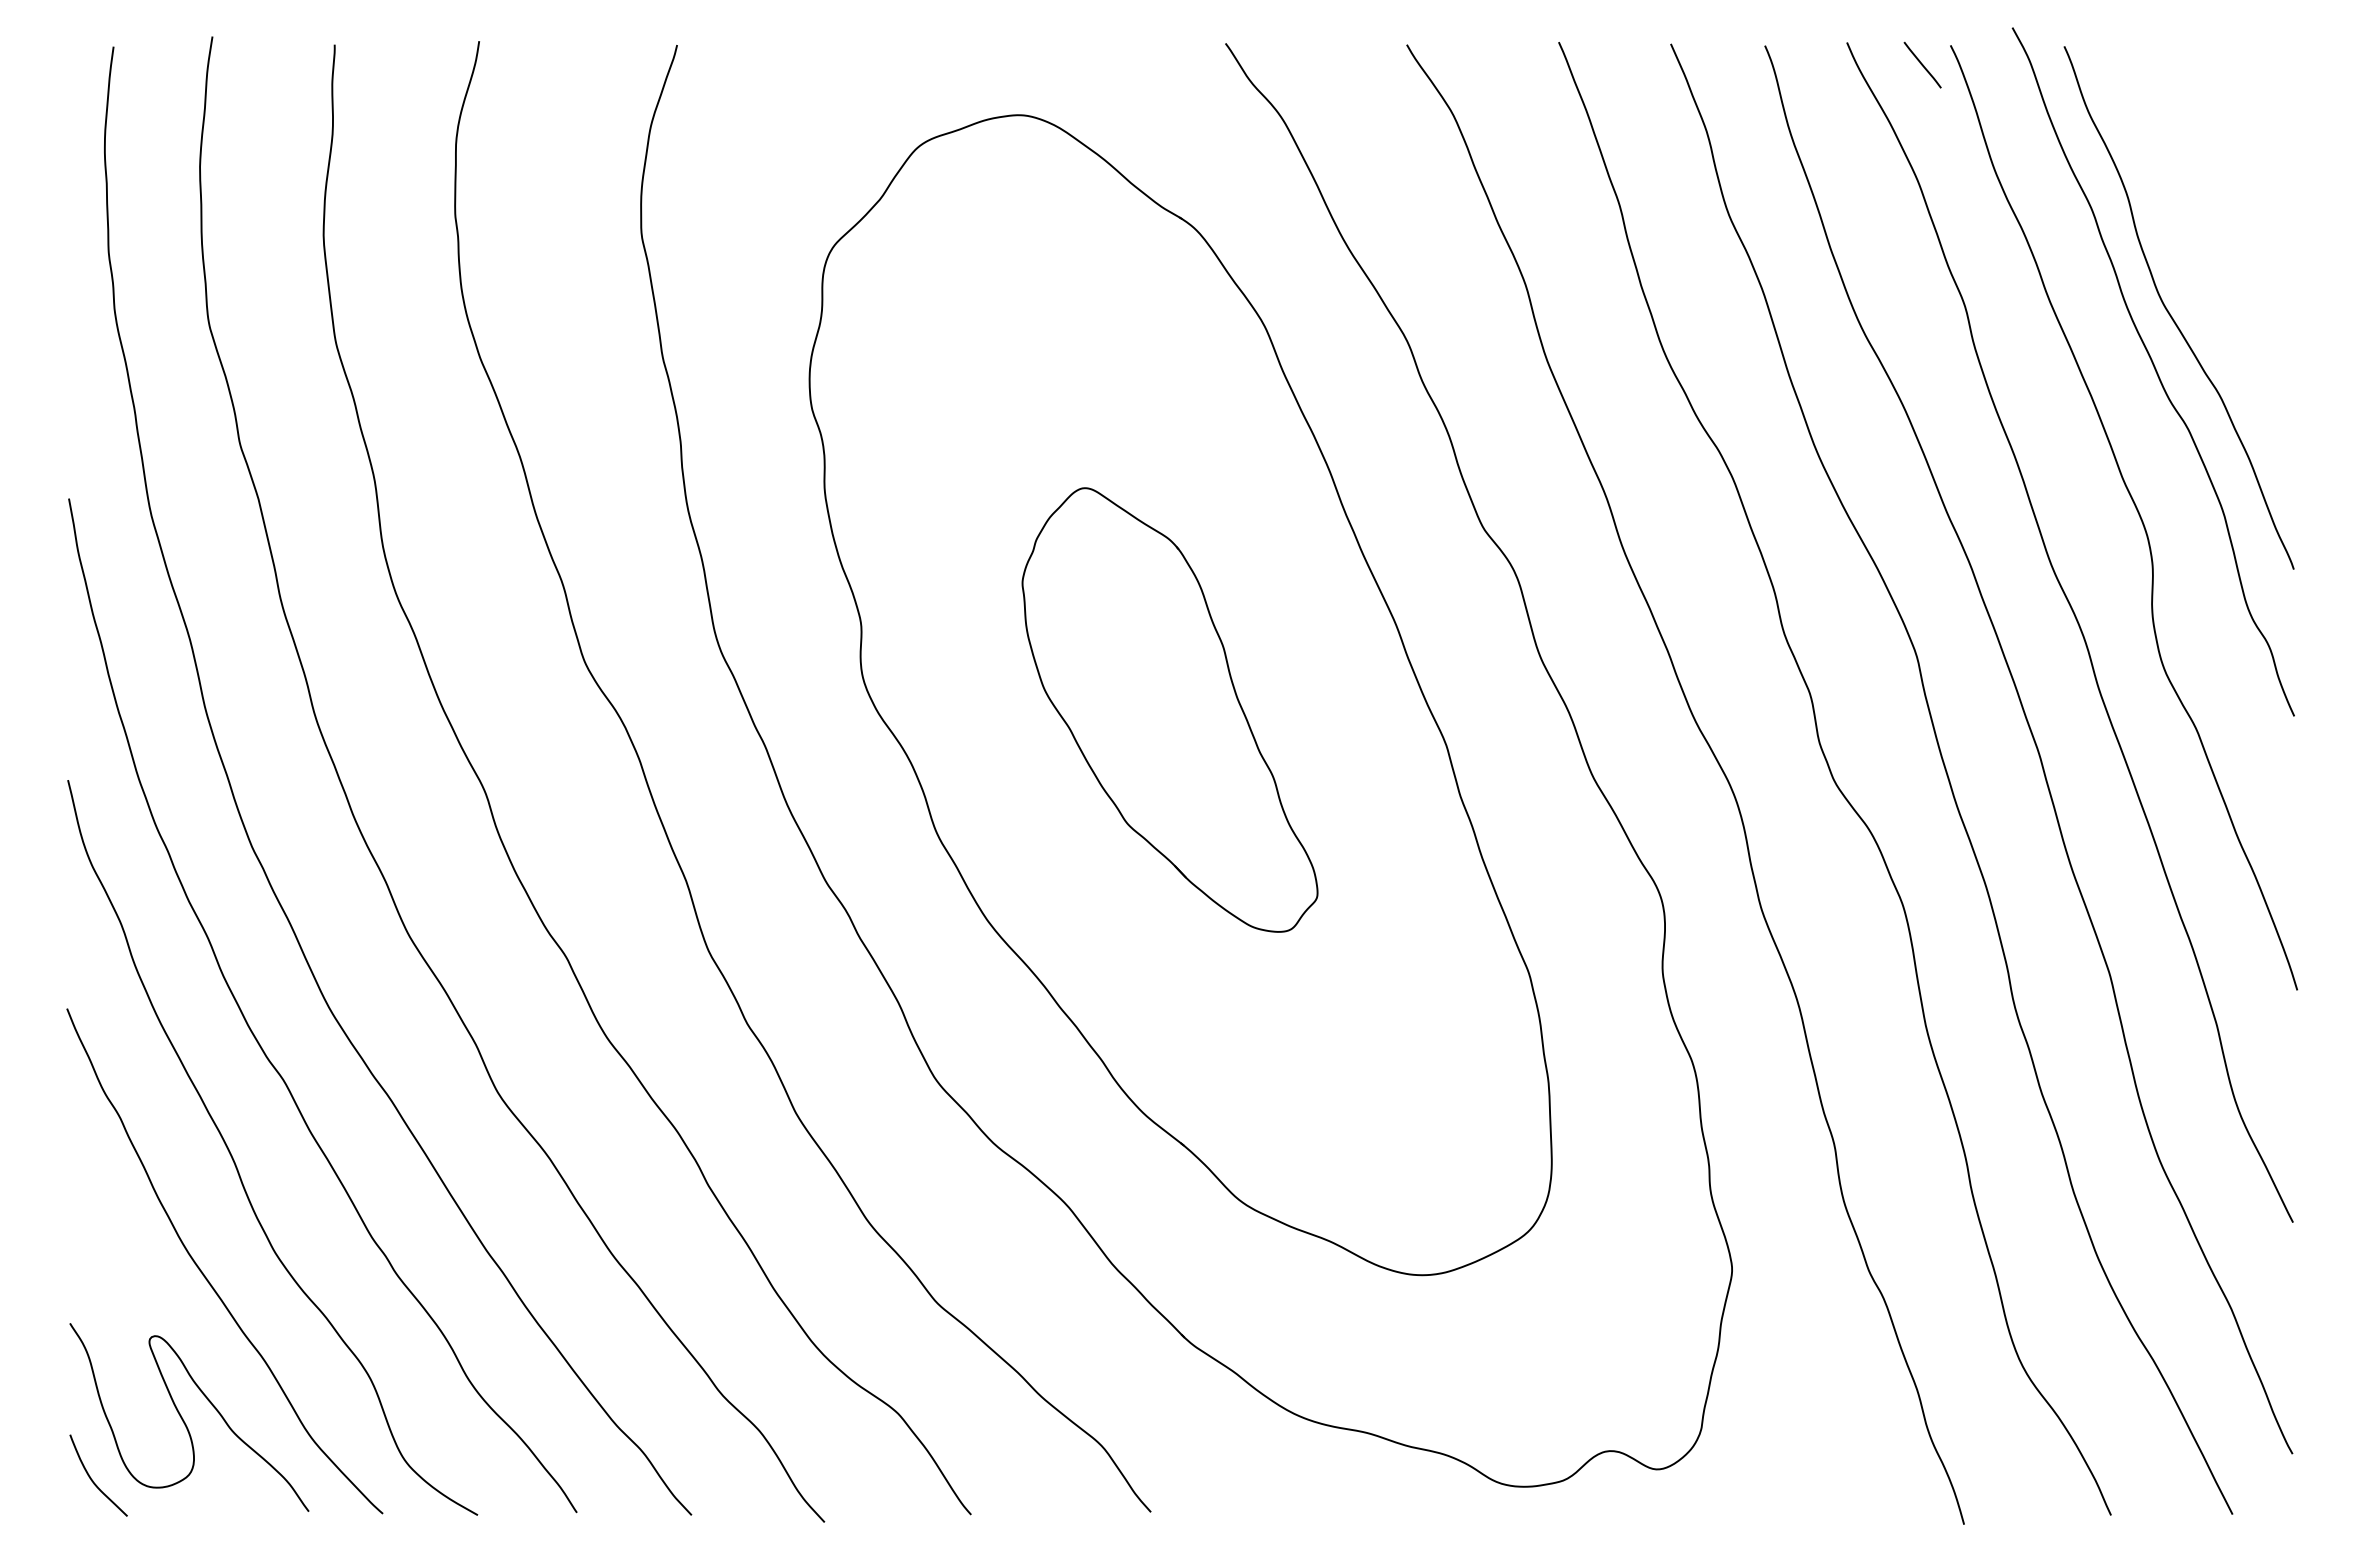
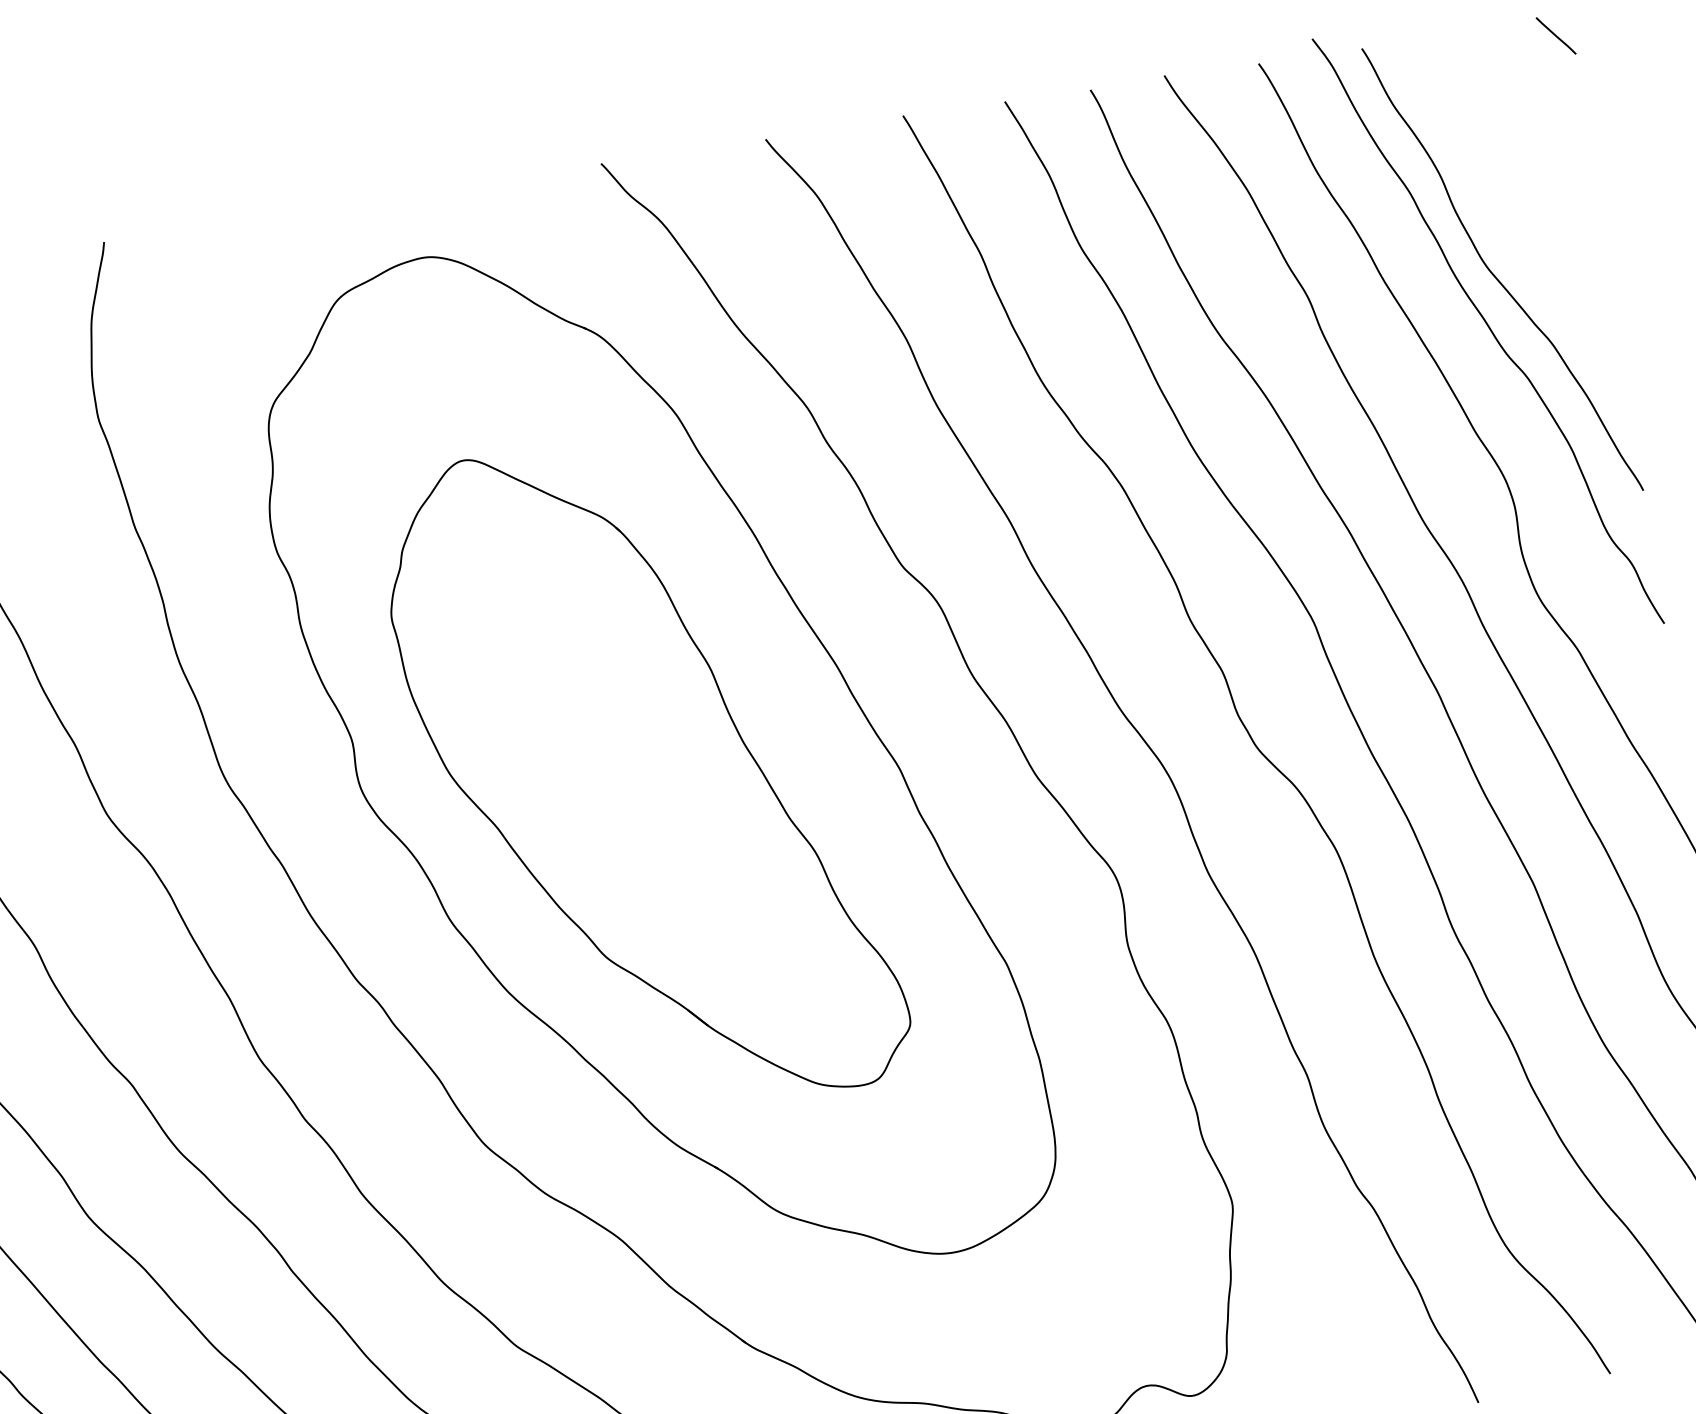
line: (1922, 64) -> (1555, 35), moved
part: (1169, 709) -> (643, 775), size x1.67

